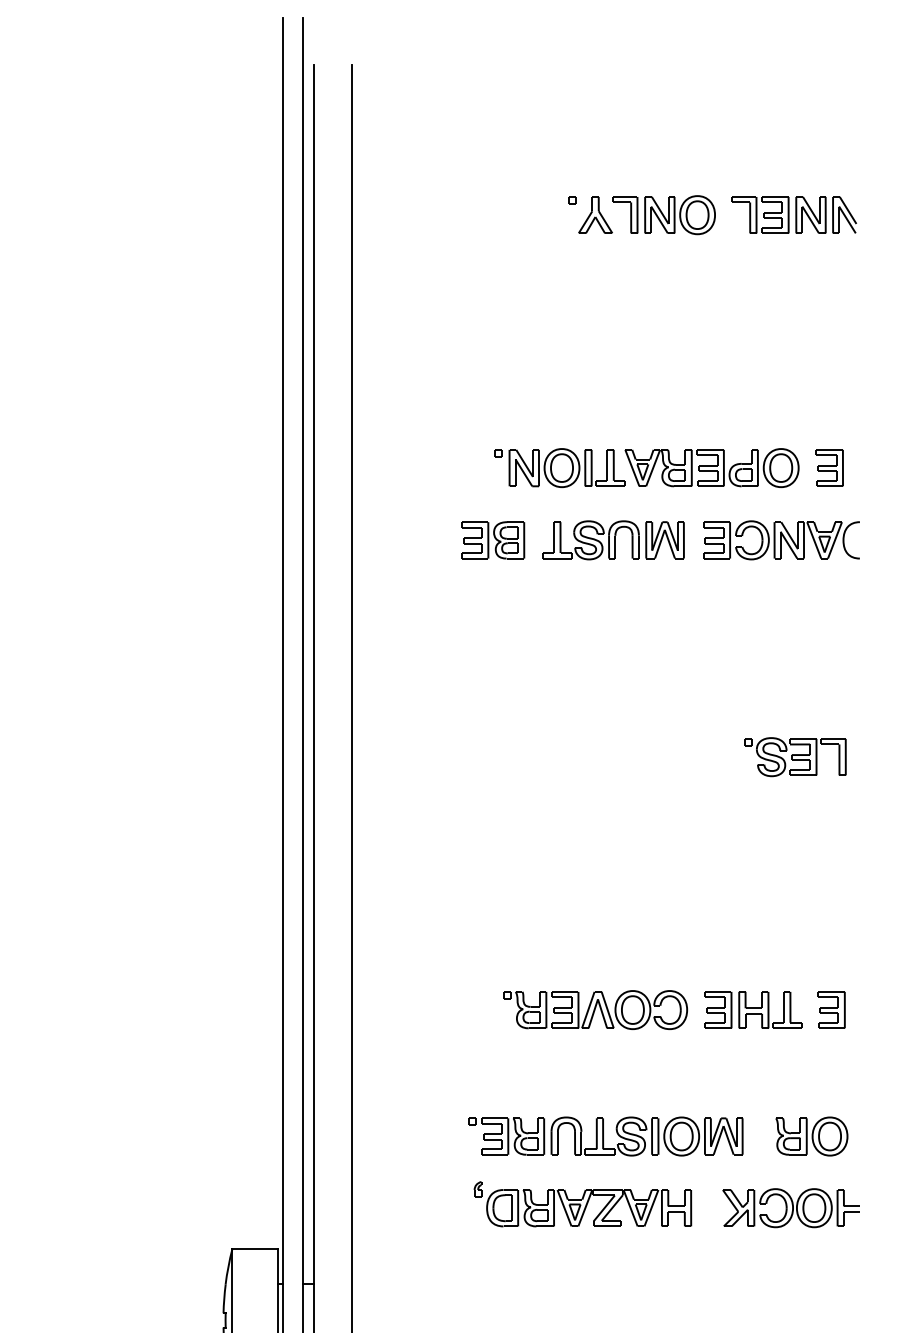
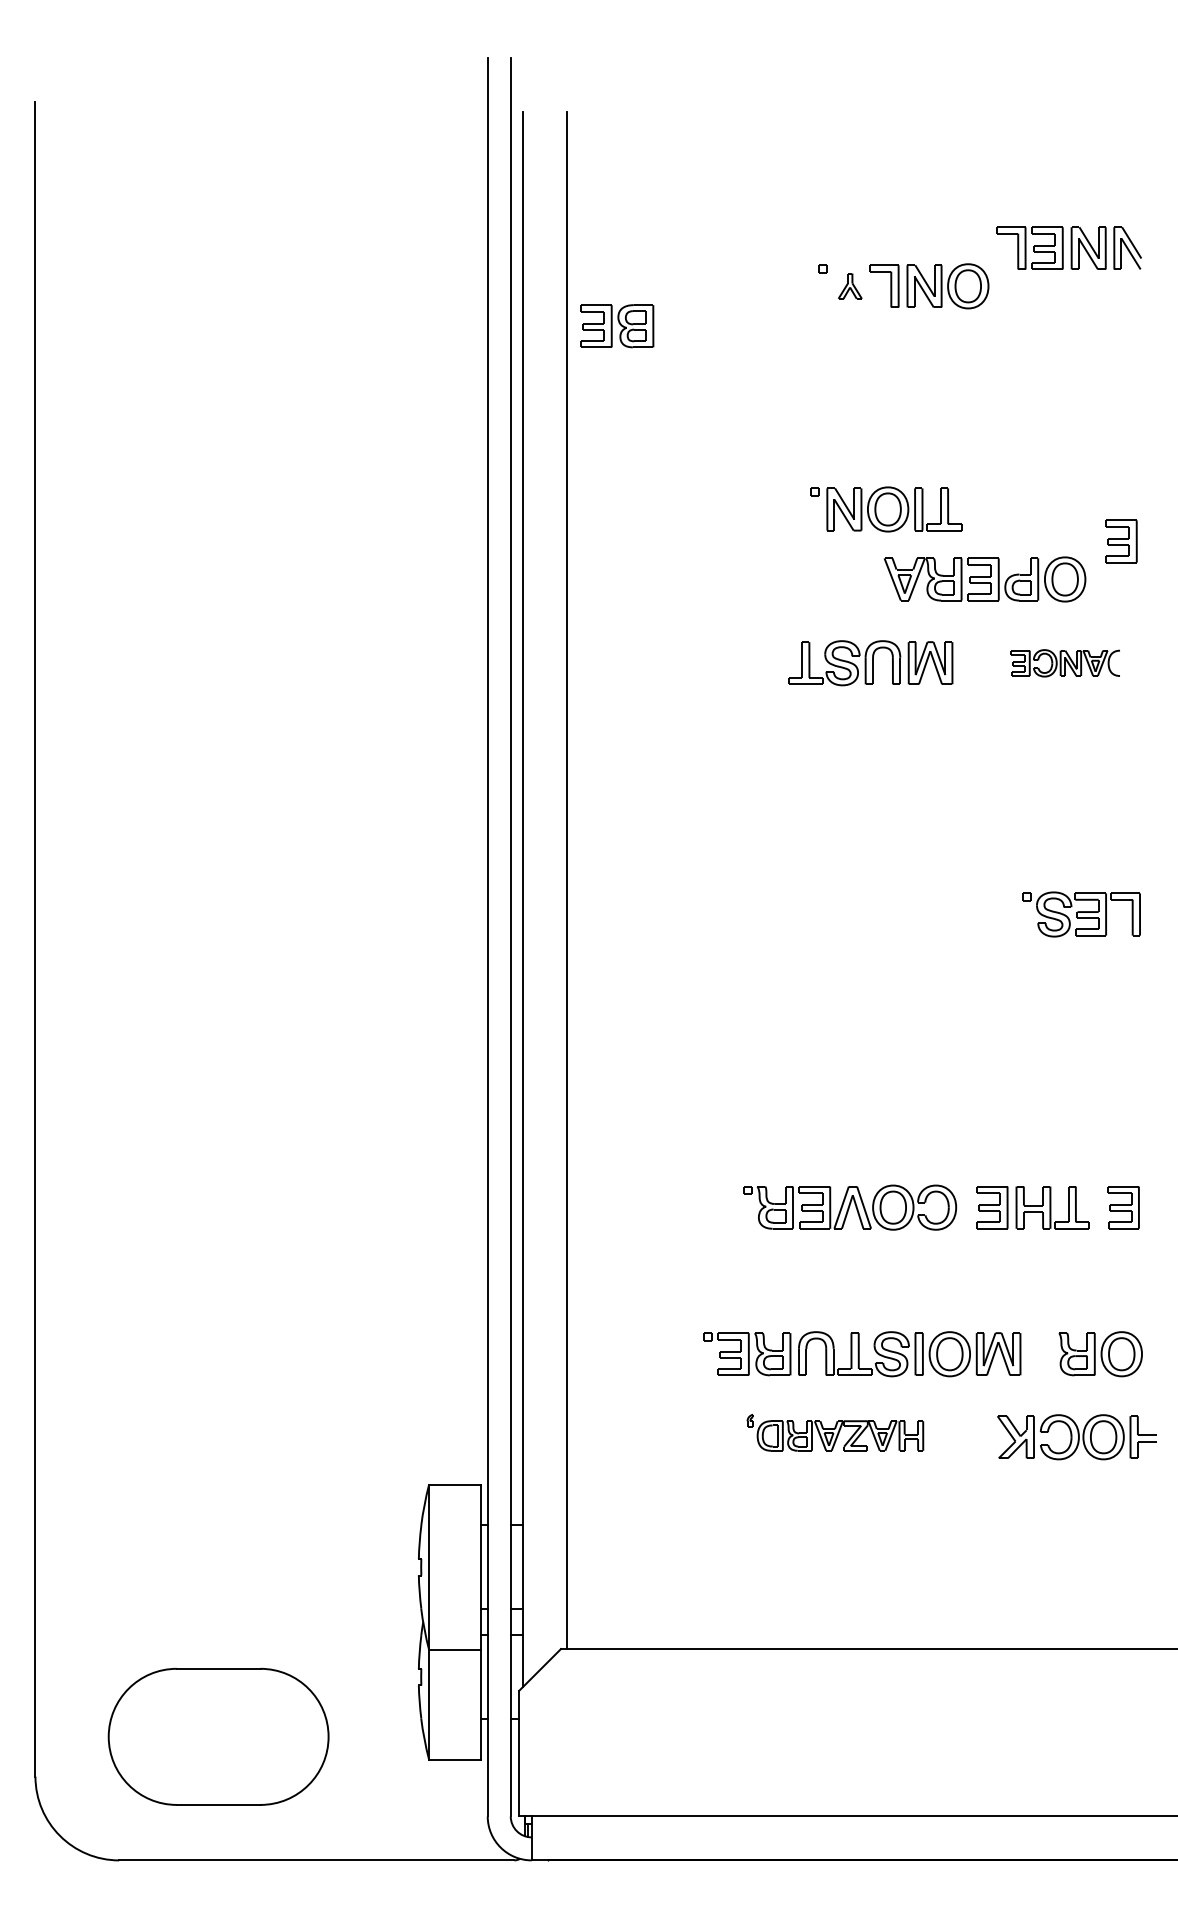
part: (595, 214) -> (850, 285), size x0.6
part: (793, 214) -> (1068, 247), moved
part: (560, 468) -> (886, 509), moved
part: (829, 468) -> (1121, 541), moved
part: (493, 540) -> (617, 326), moved
part: (781, 540) -> (1065, 663), size x0.6
part: (583, 1204) -> (835, 1432), size x0.7

